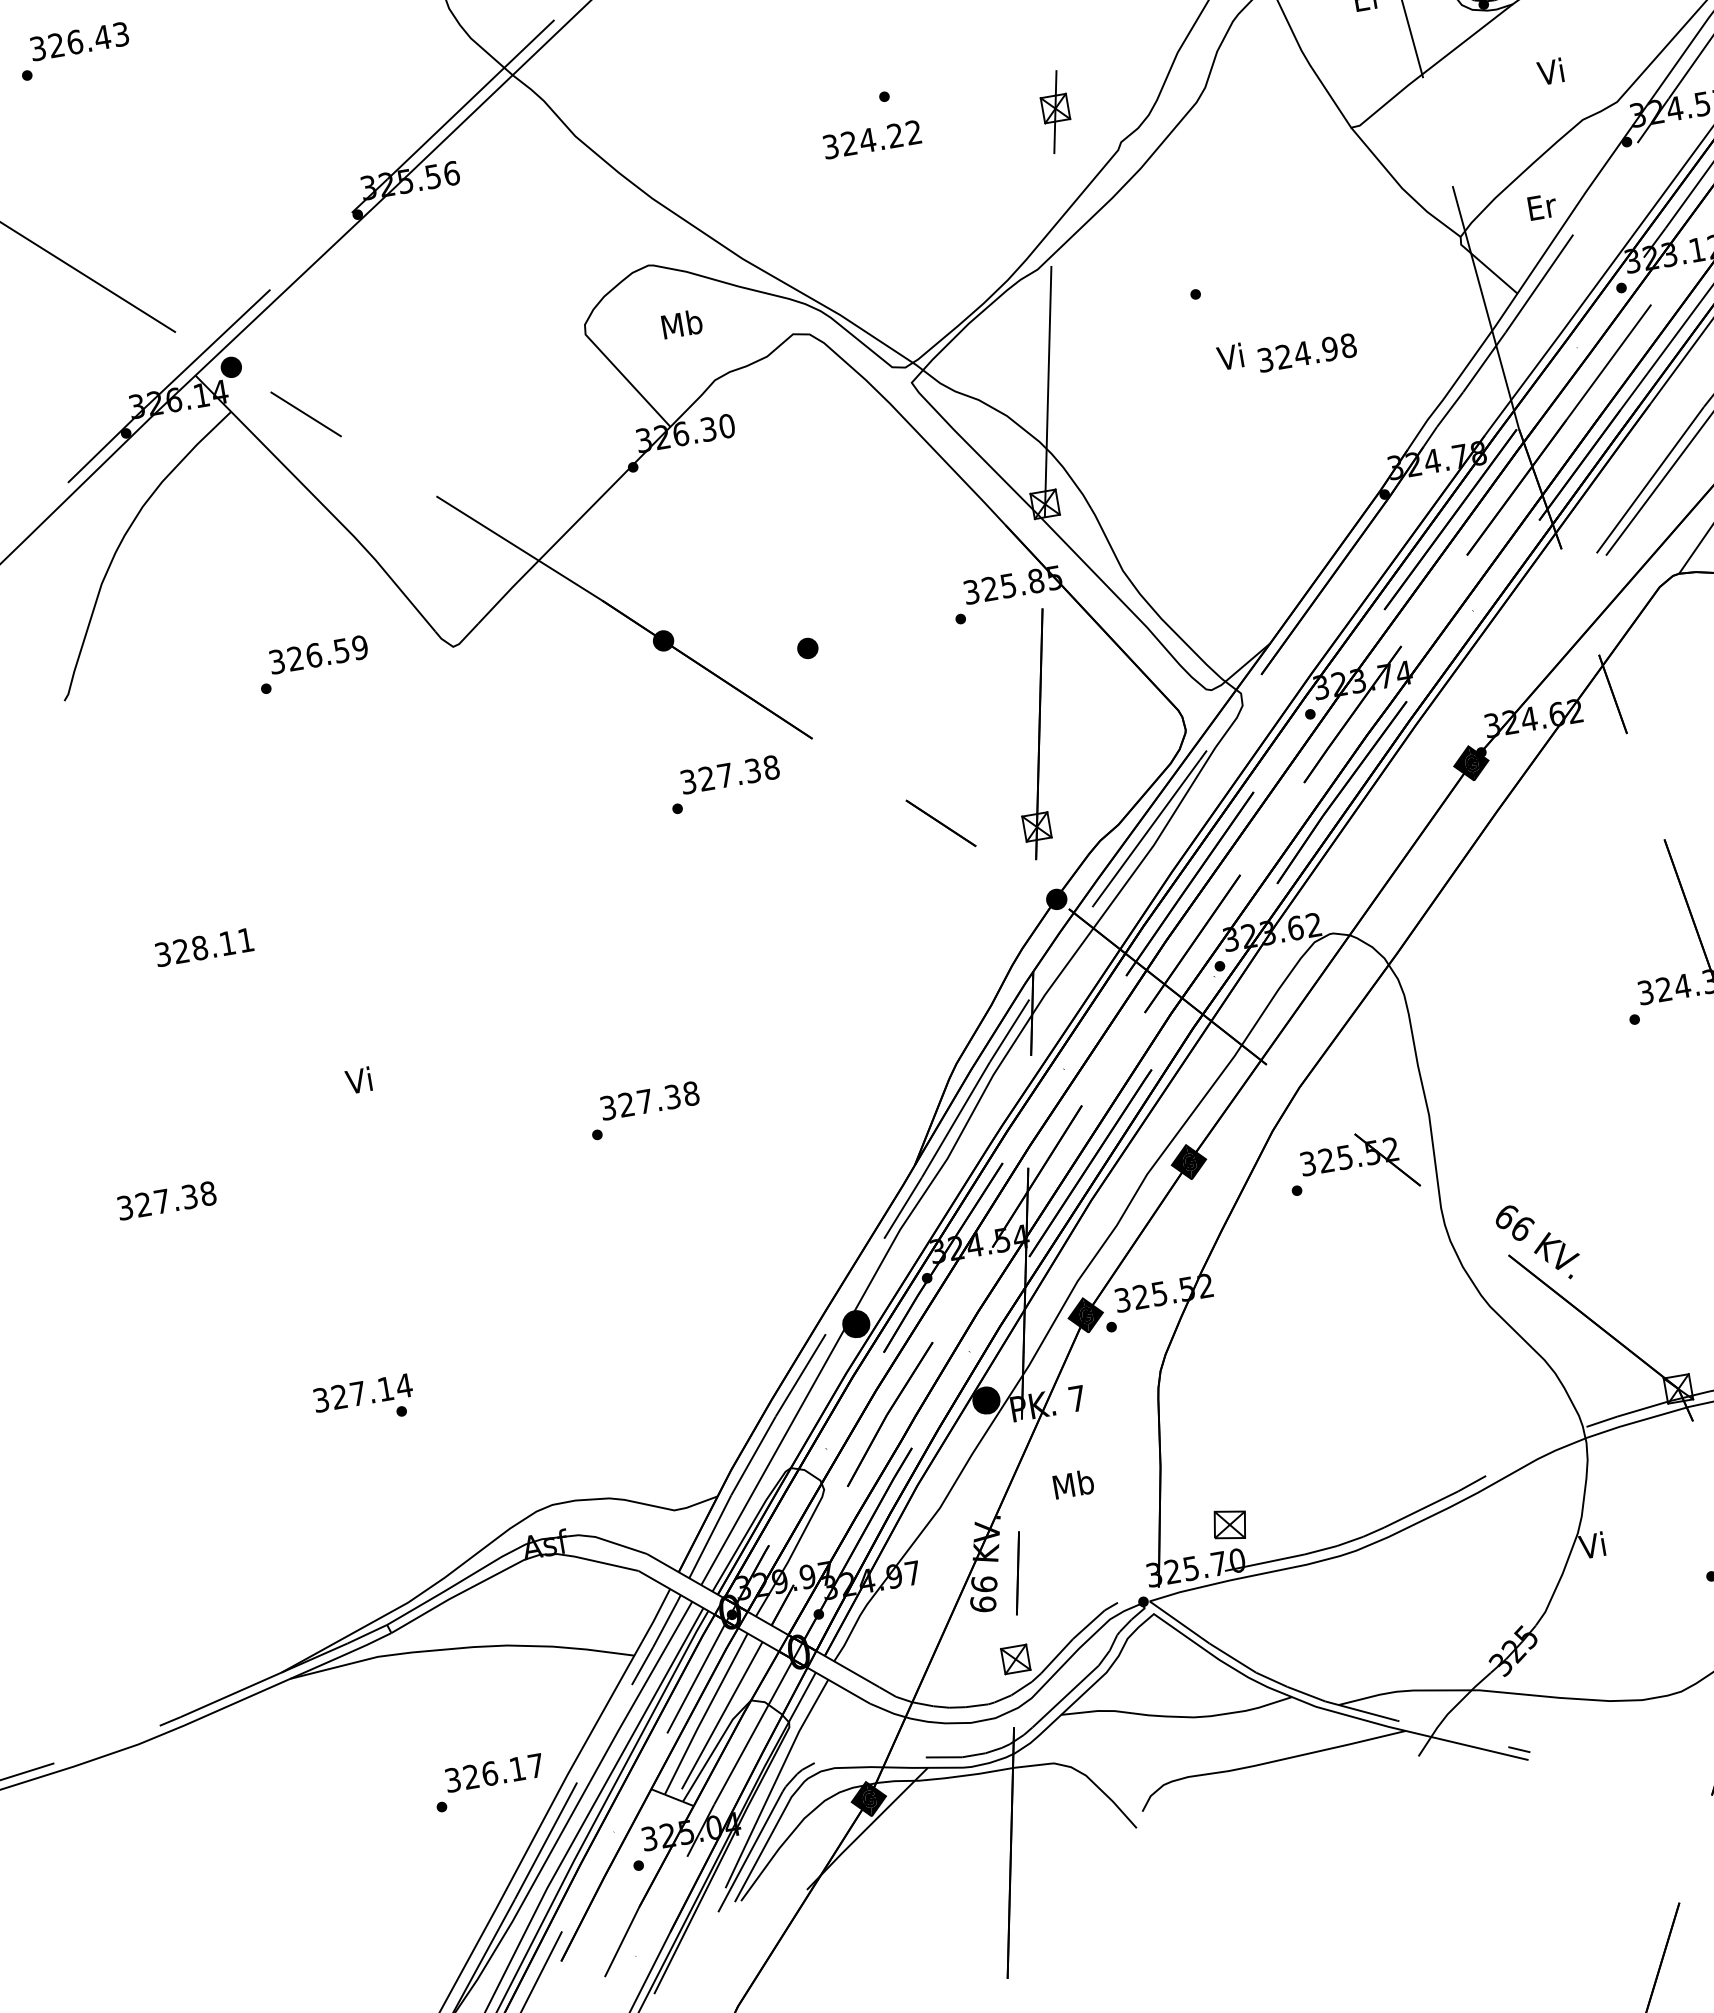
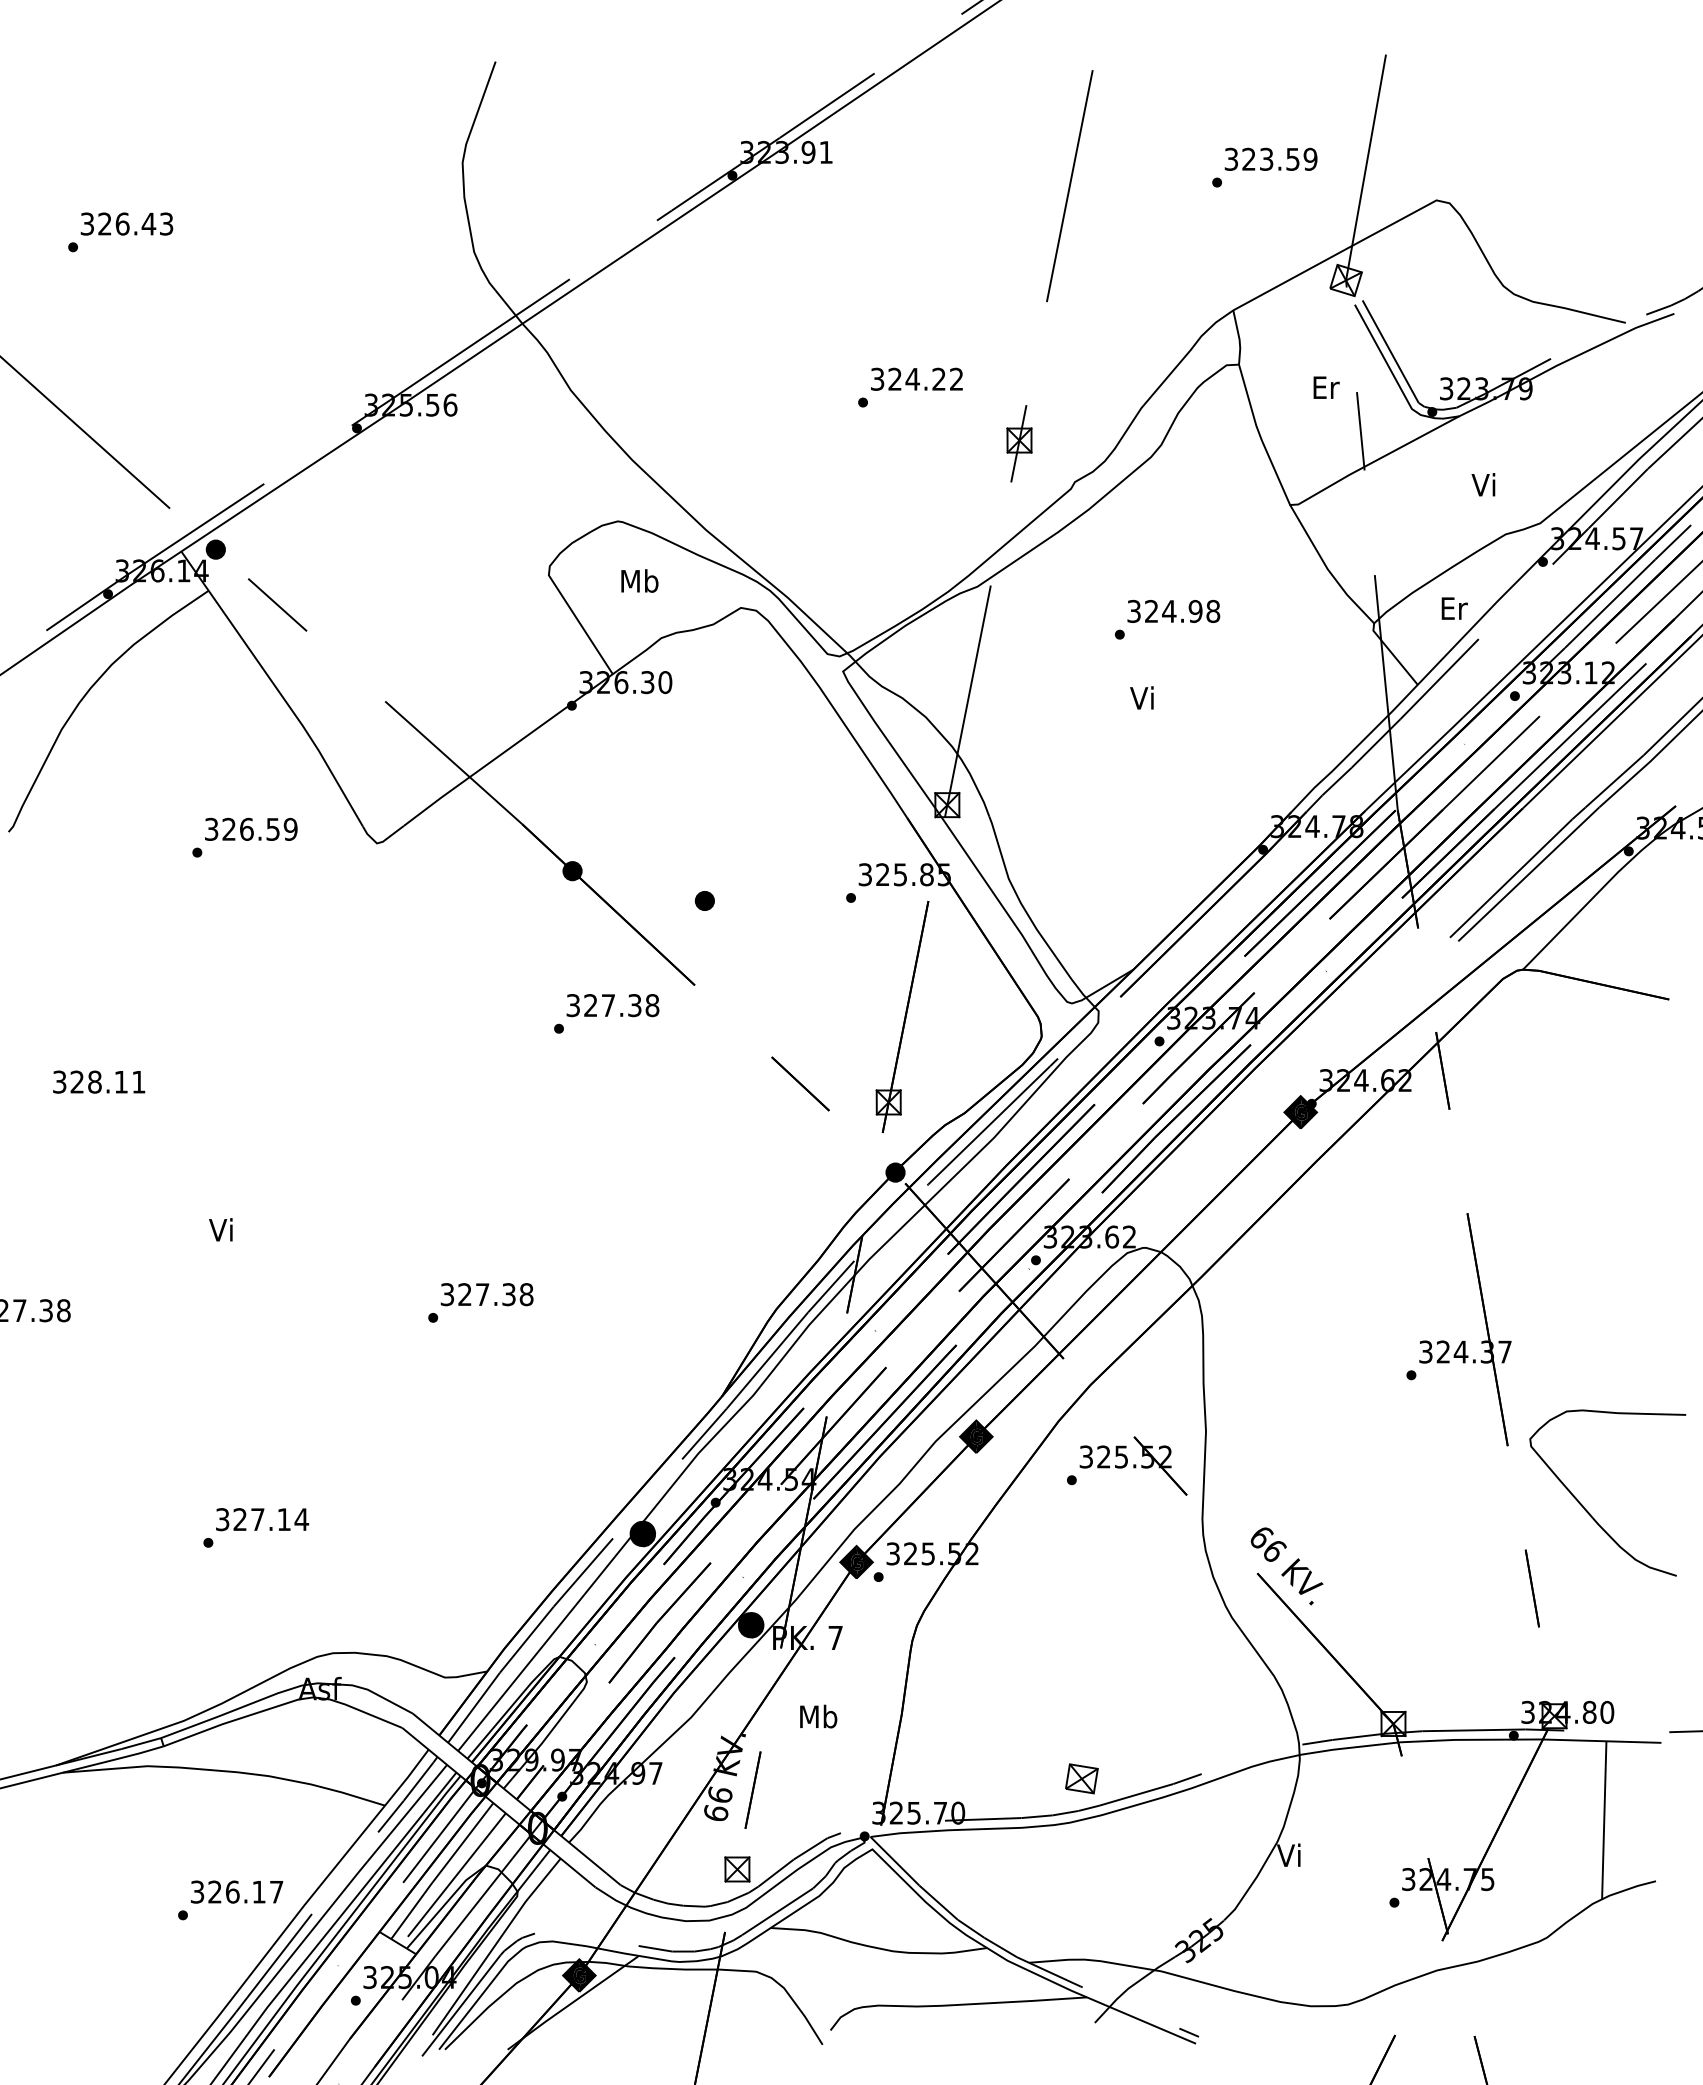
text: (871, 138) -> (916, 378), moved
text: (1306, 353) -> (1173, 611), moved
text: (363, 1392) -> (262, 1519), moved
part: (1229, 1524) -> (1081, 1778), moved

